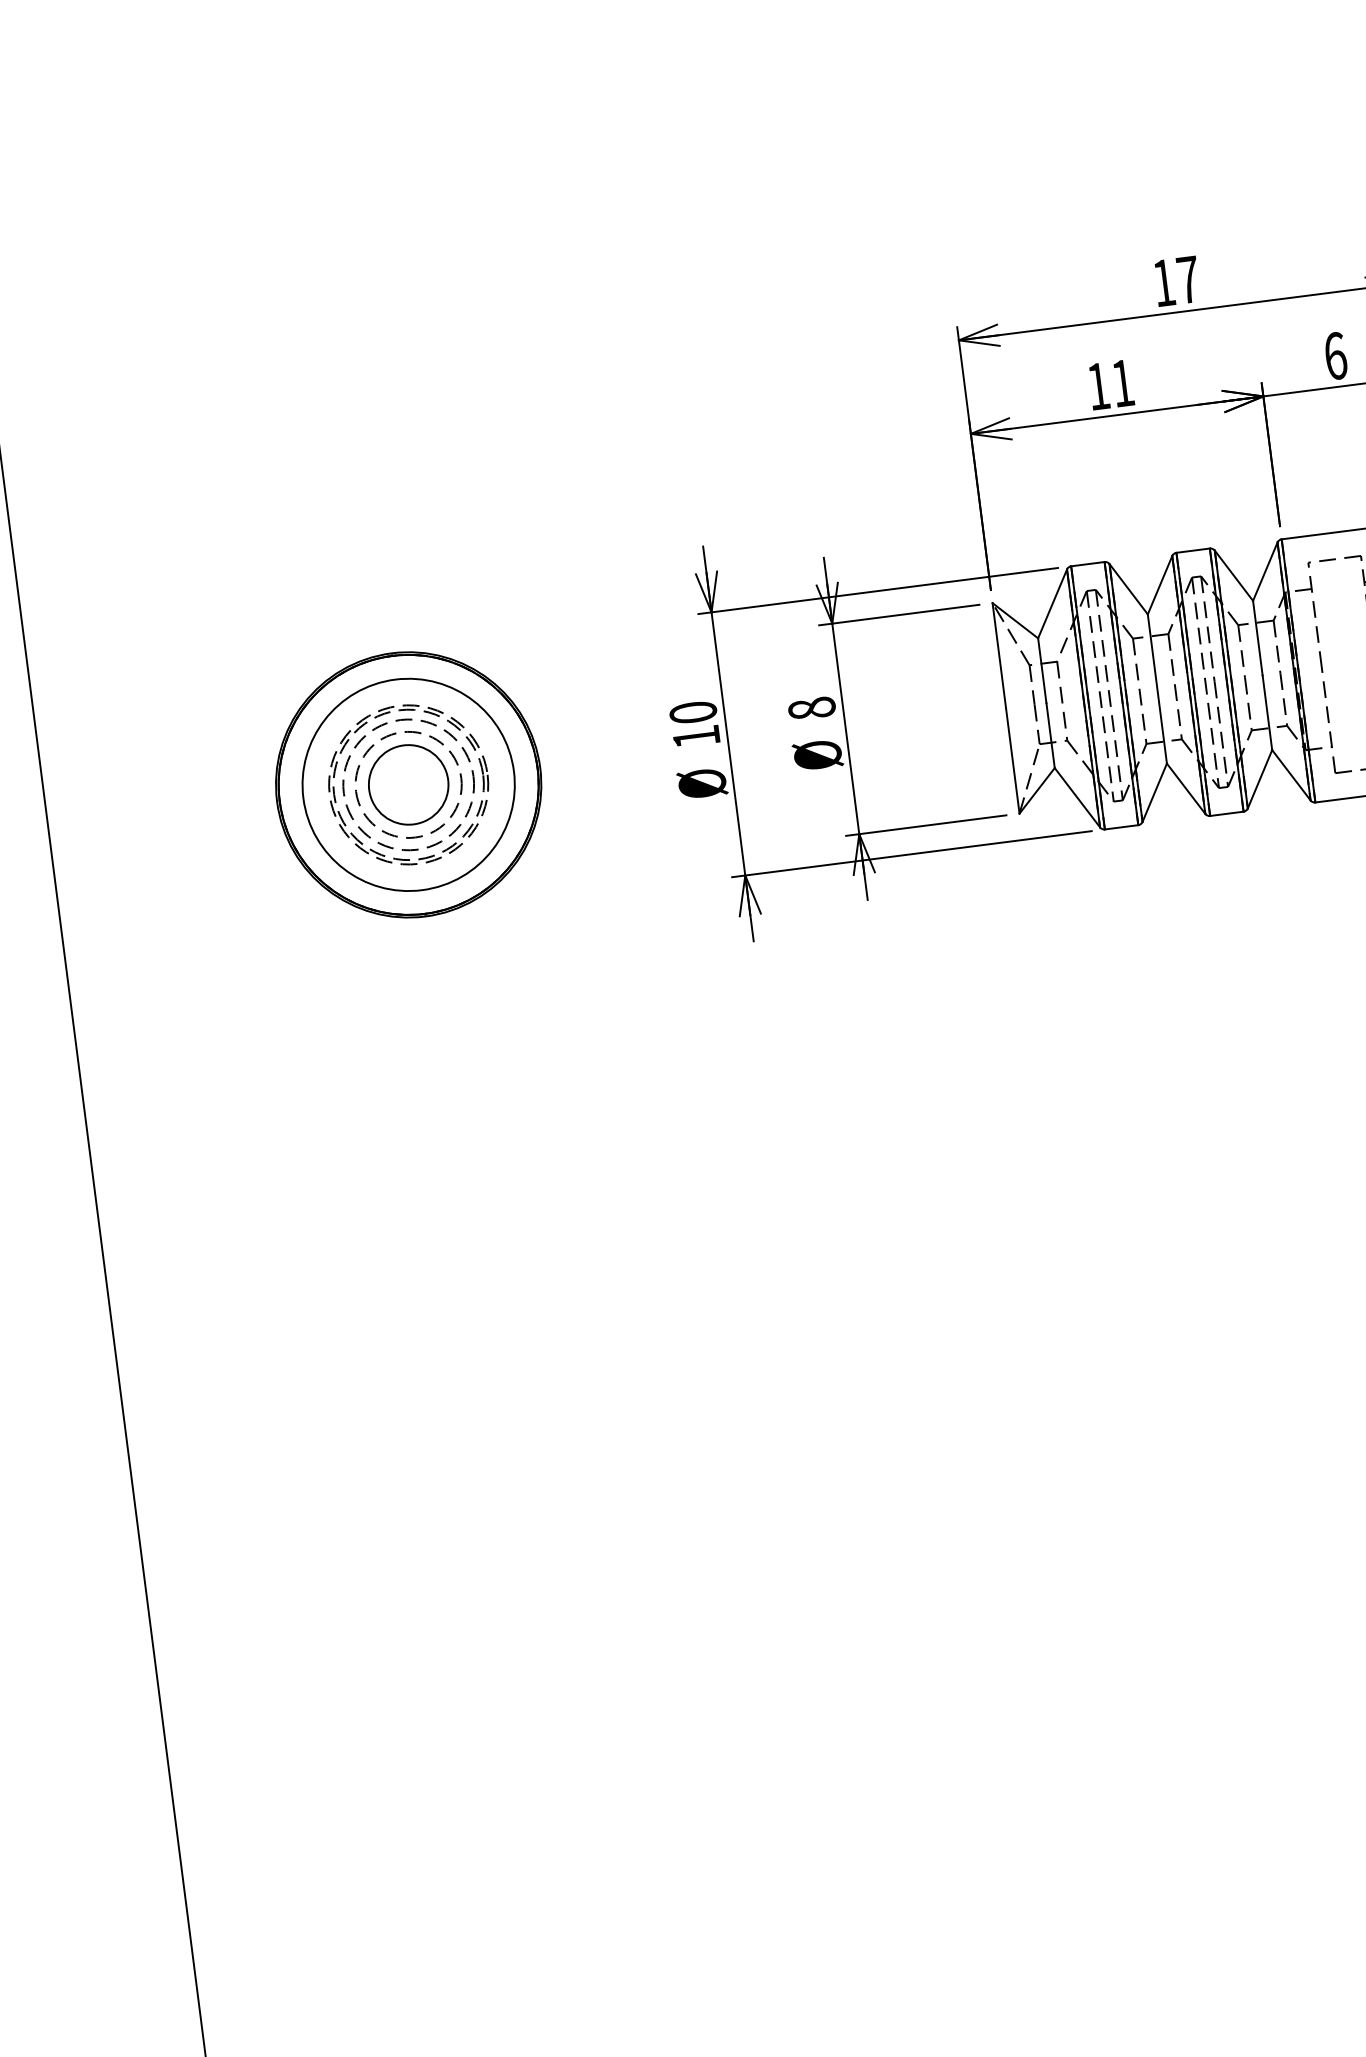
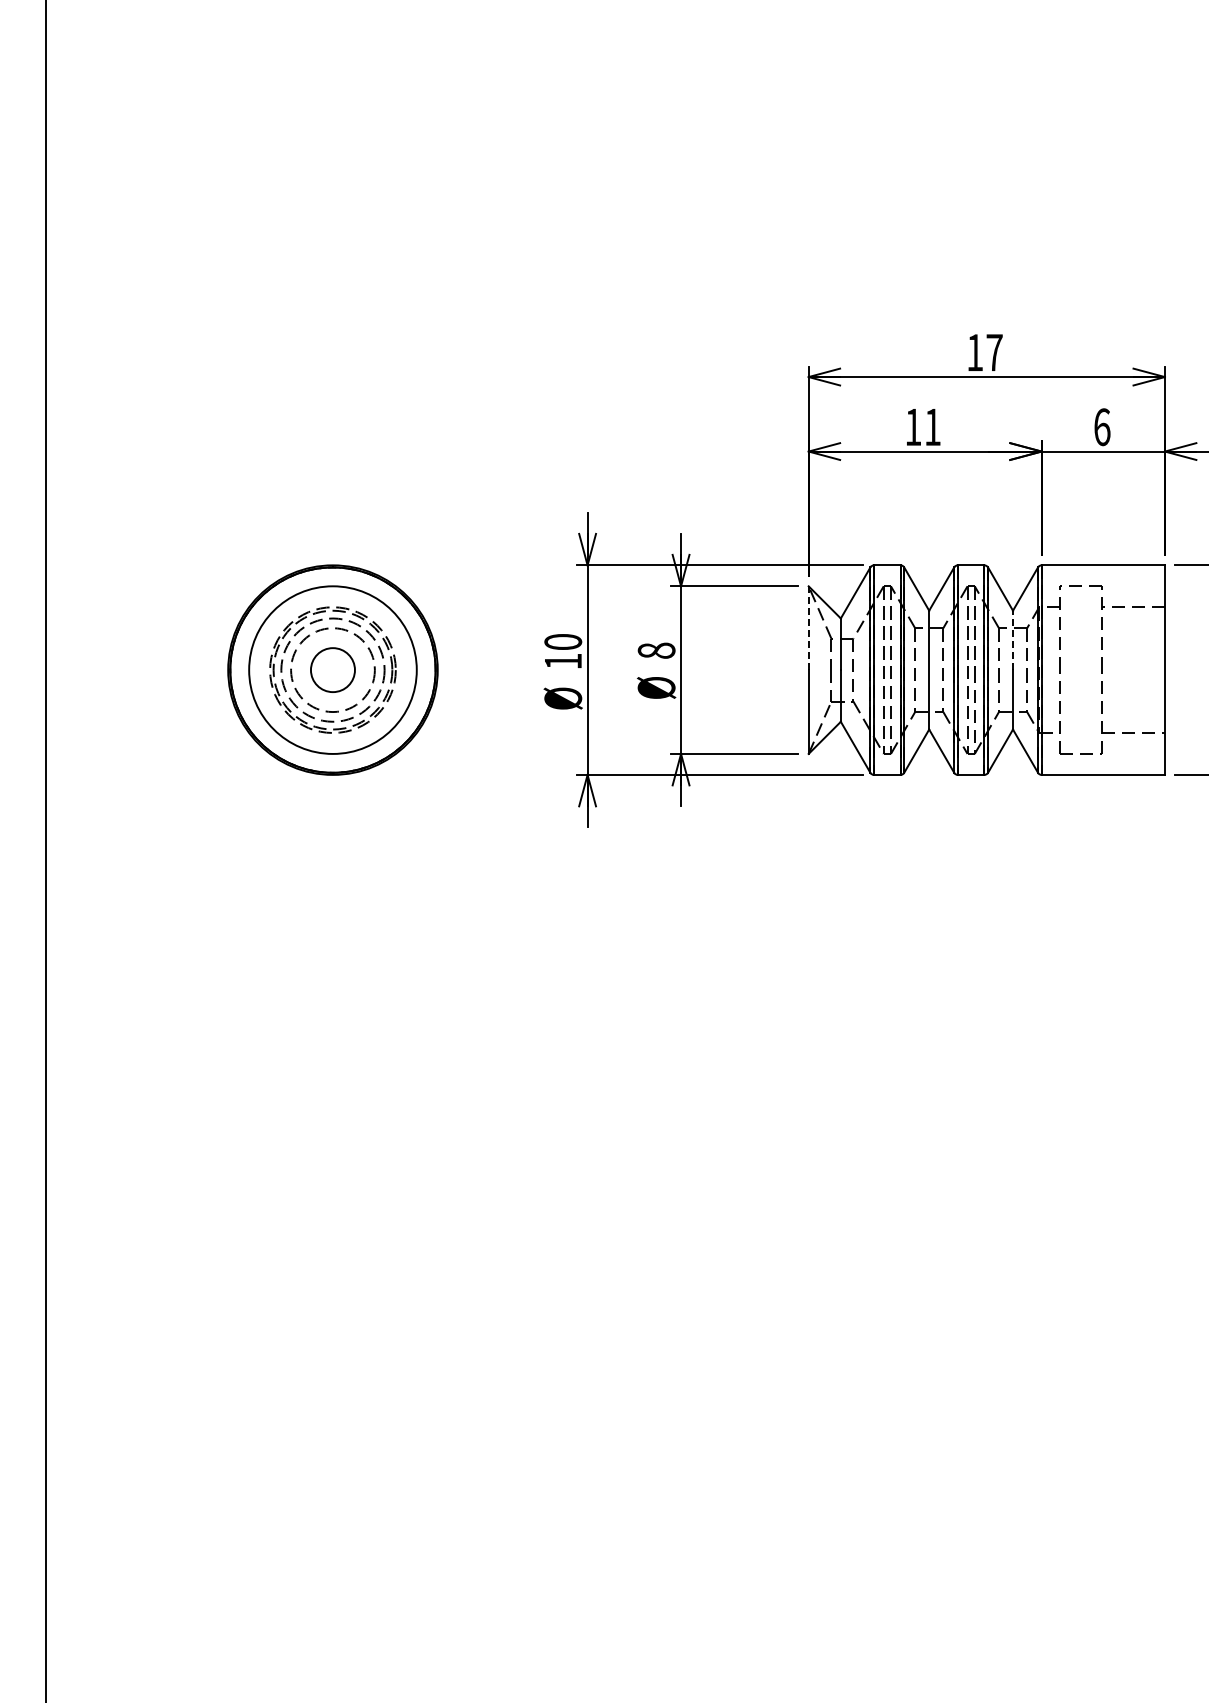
line: (1258, 638) -> (1013, 640), solid -> dashed
line: (999, 656) -> (808, 628), solid -> dashed
circle: (407, 784) -> (332, 669), size x0.7

